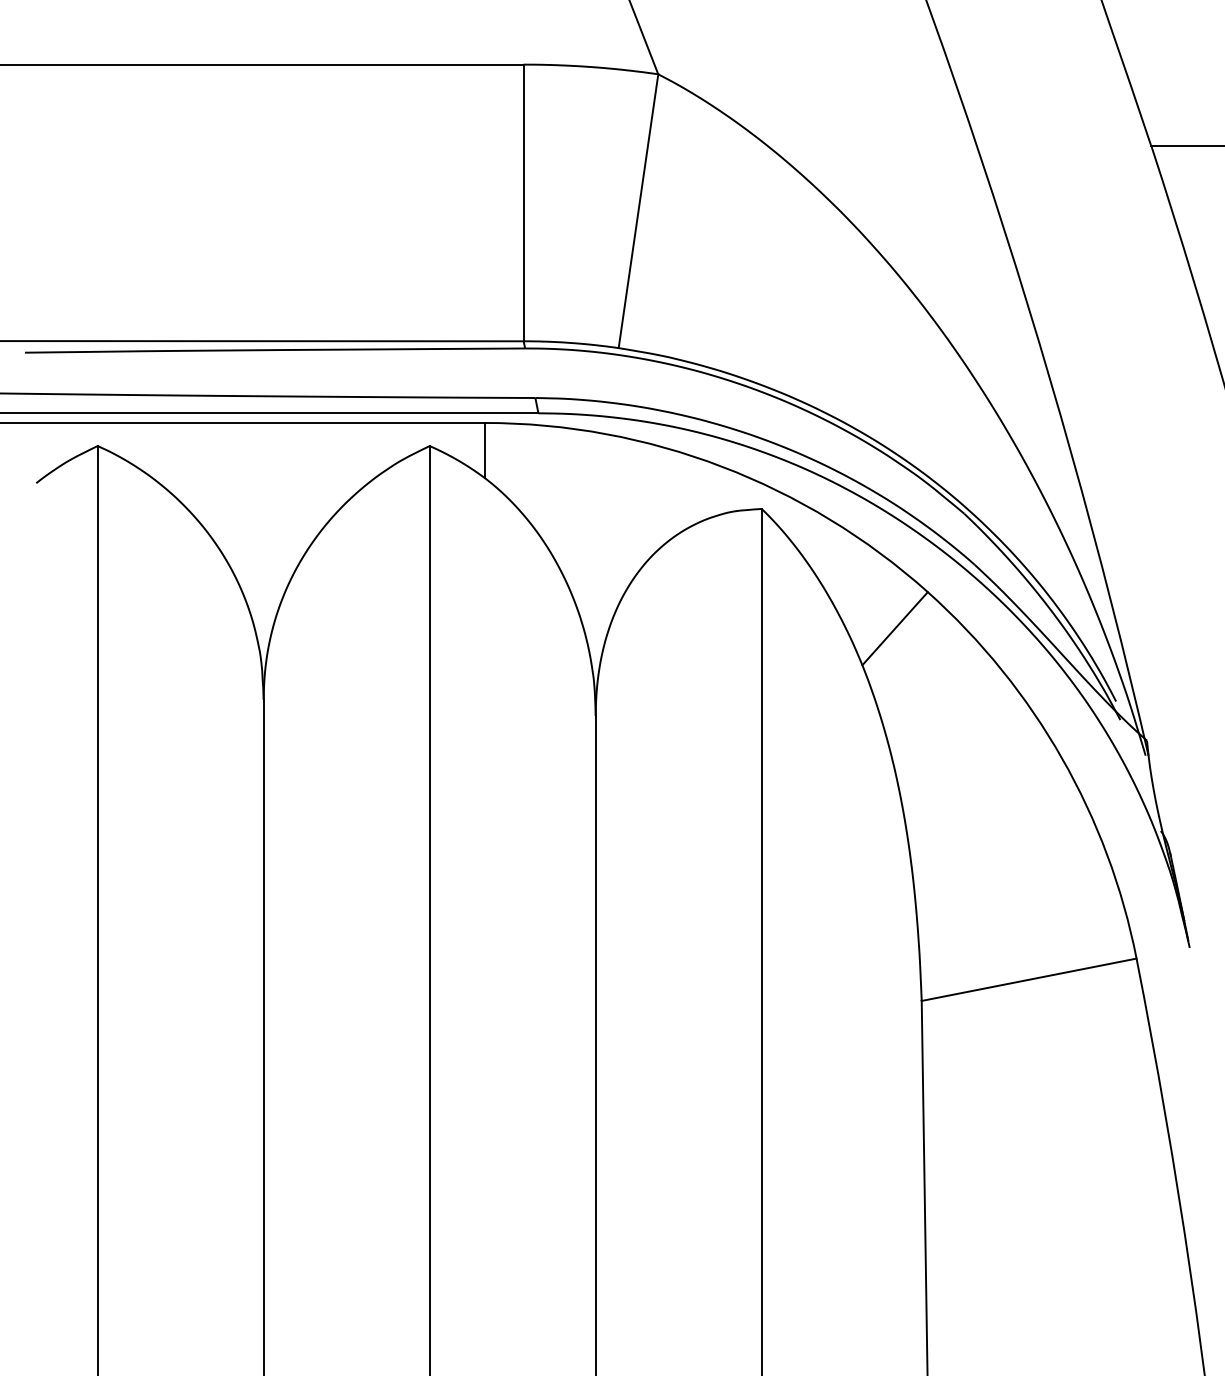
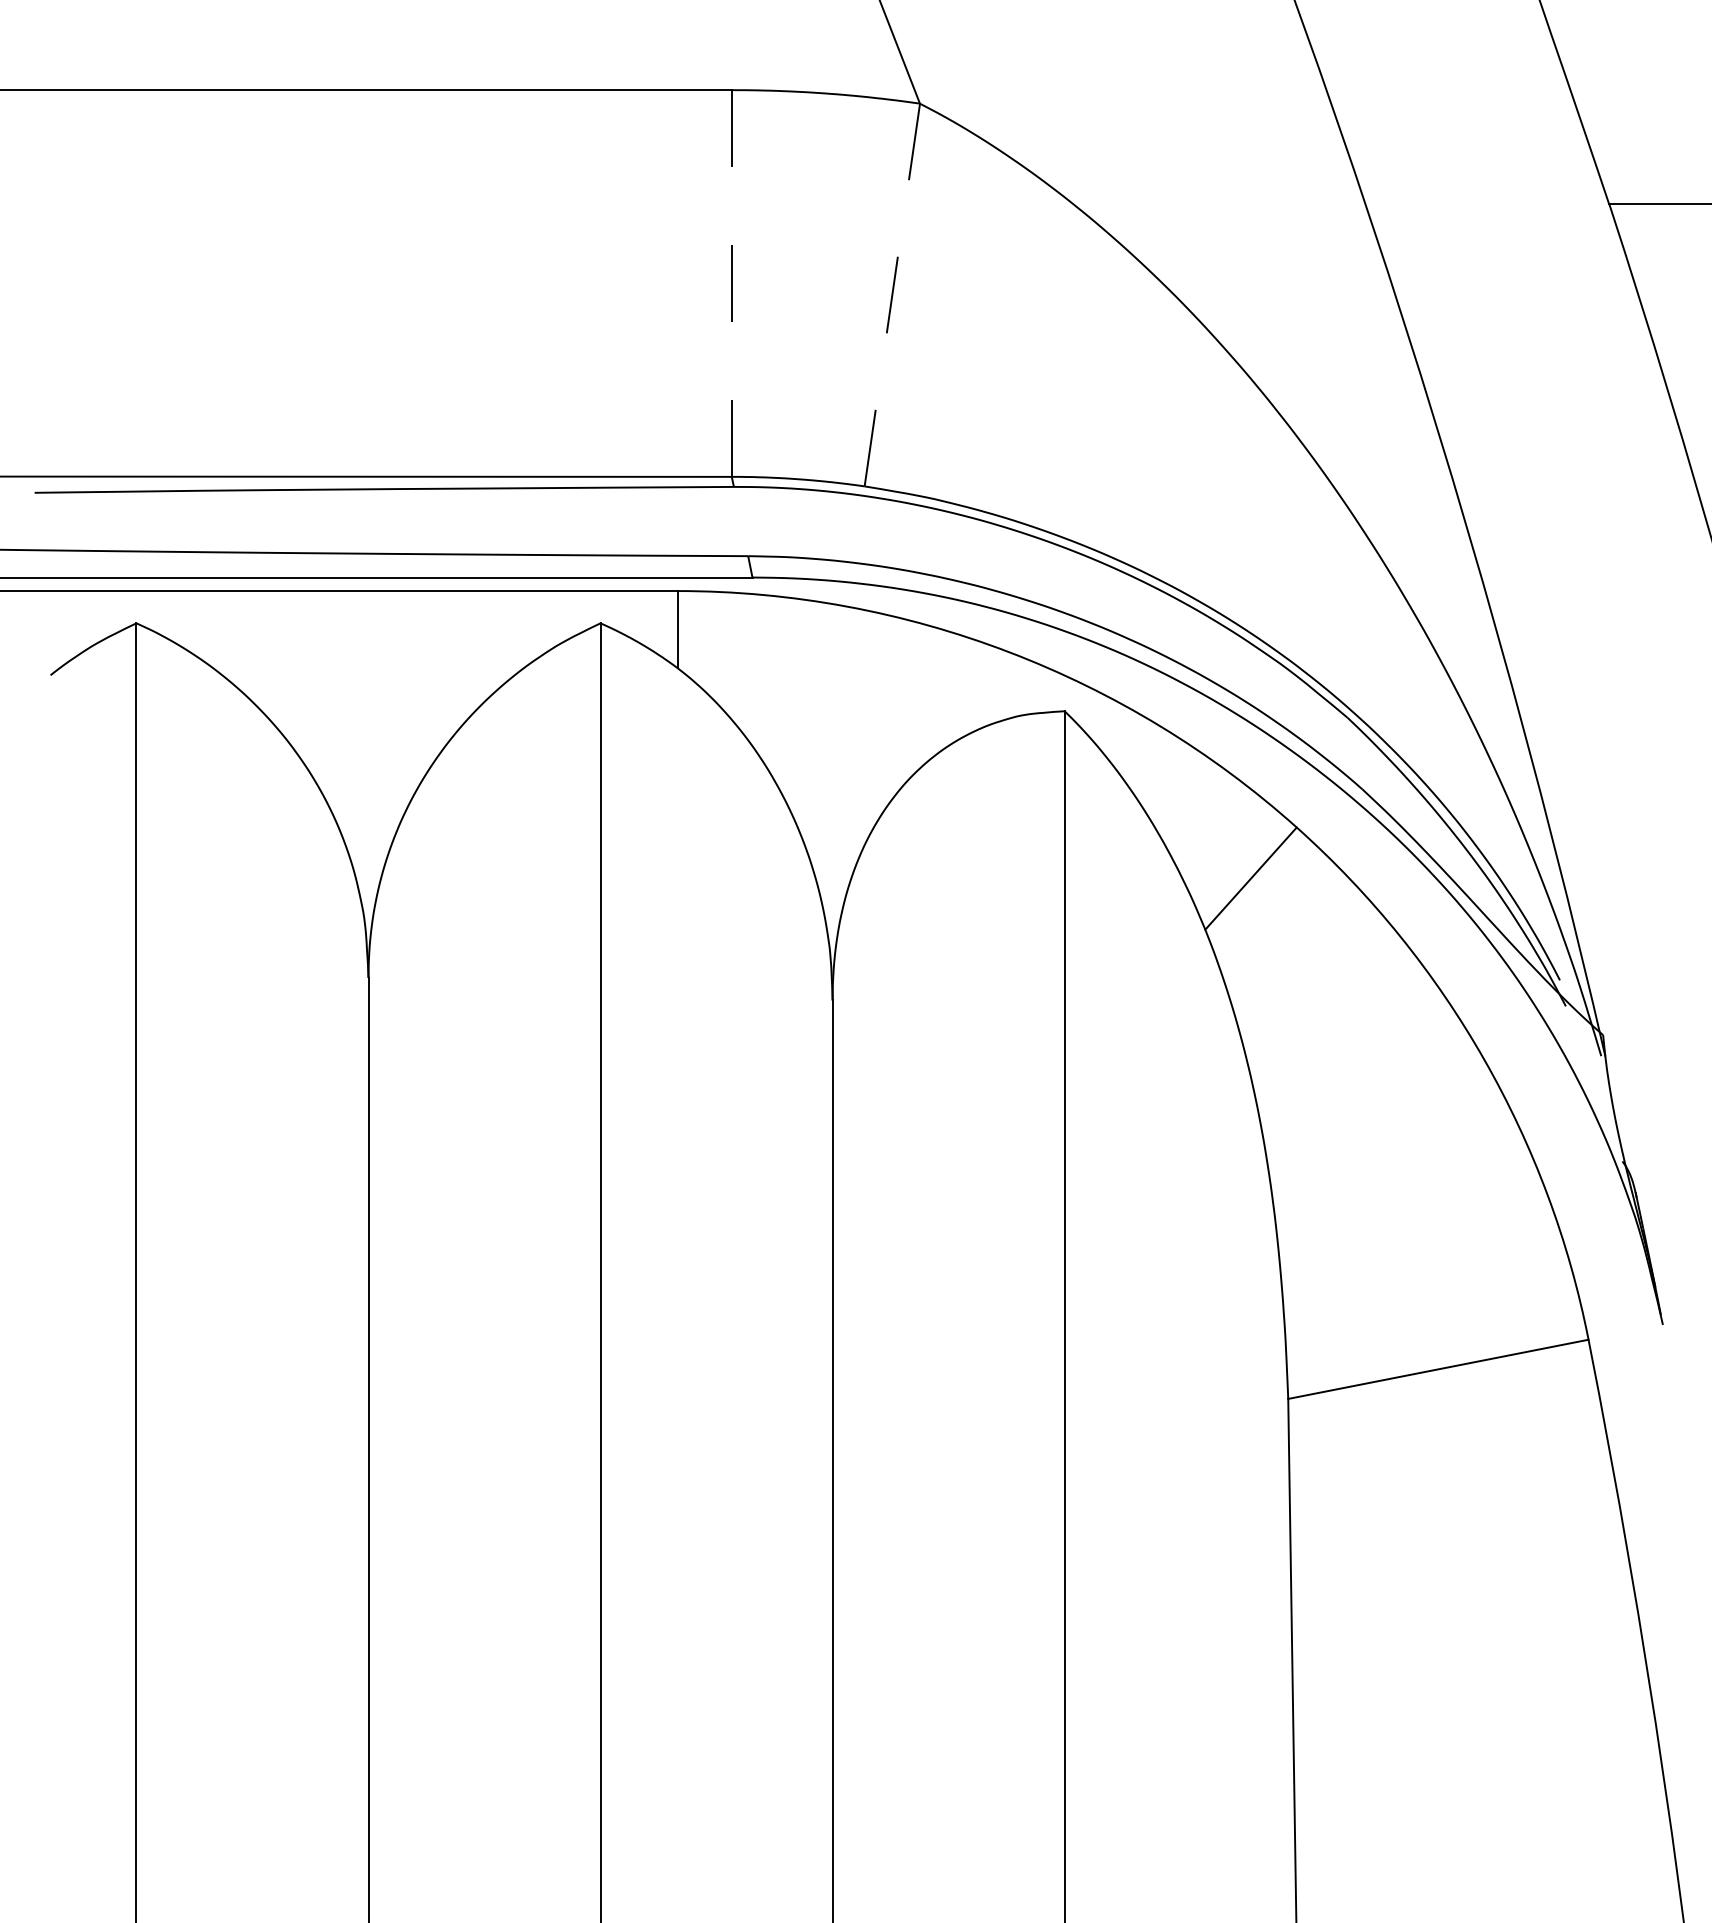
line: (523, 202) -> (731, 283), solid -> dashed
line: (638, 211) -> (892, 295), solid -> dashed

